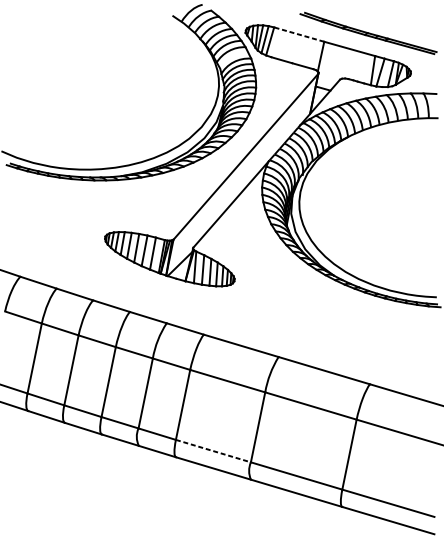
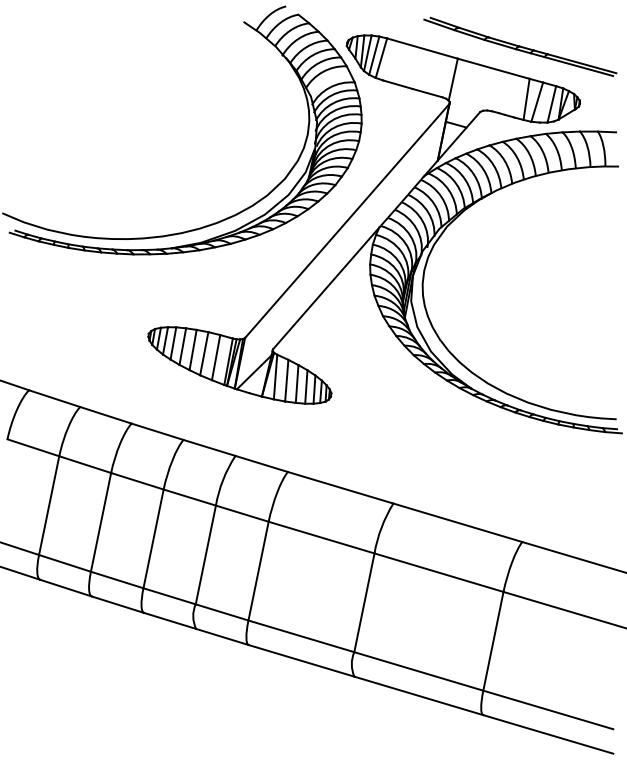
line: (299, 34) -> (422, 48), dashed -> solid
line: (213, 451) -> (301, 636), dashed -> solid

